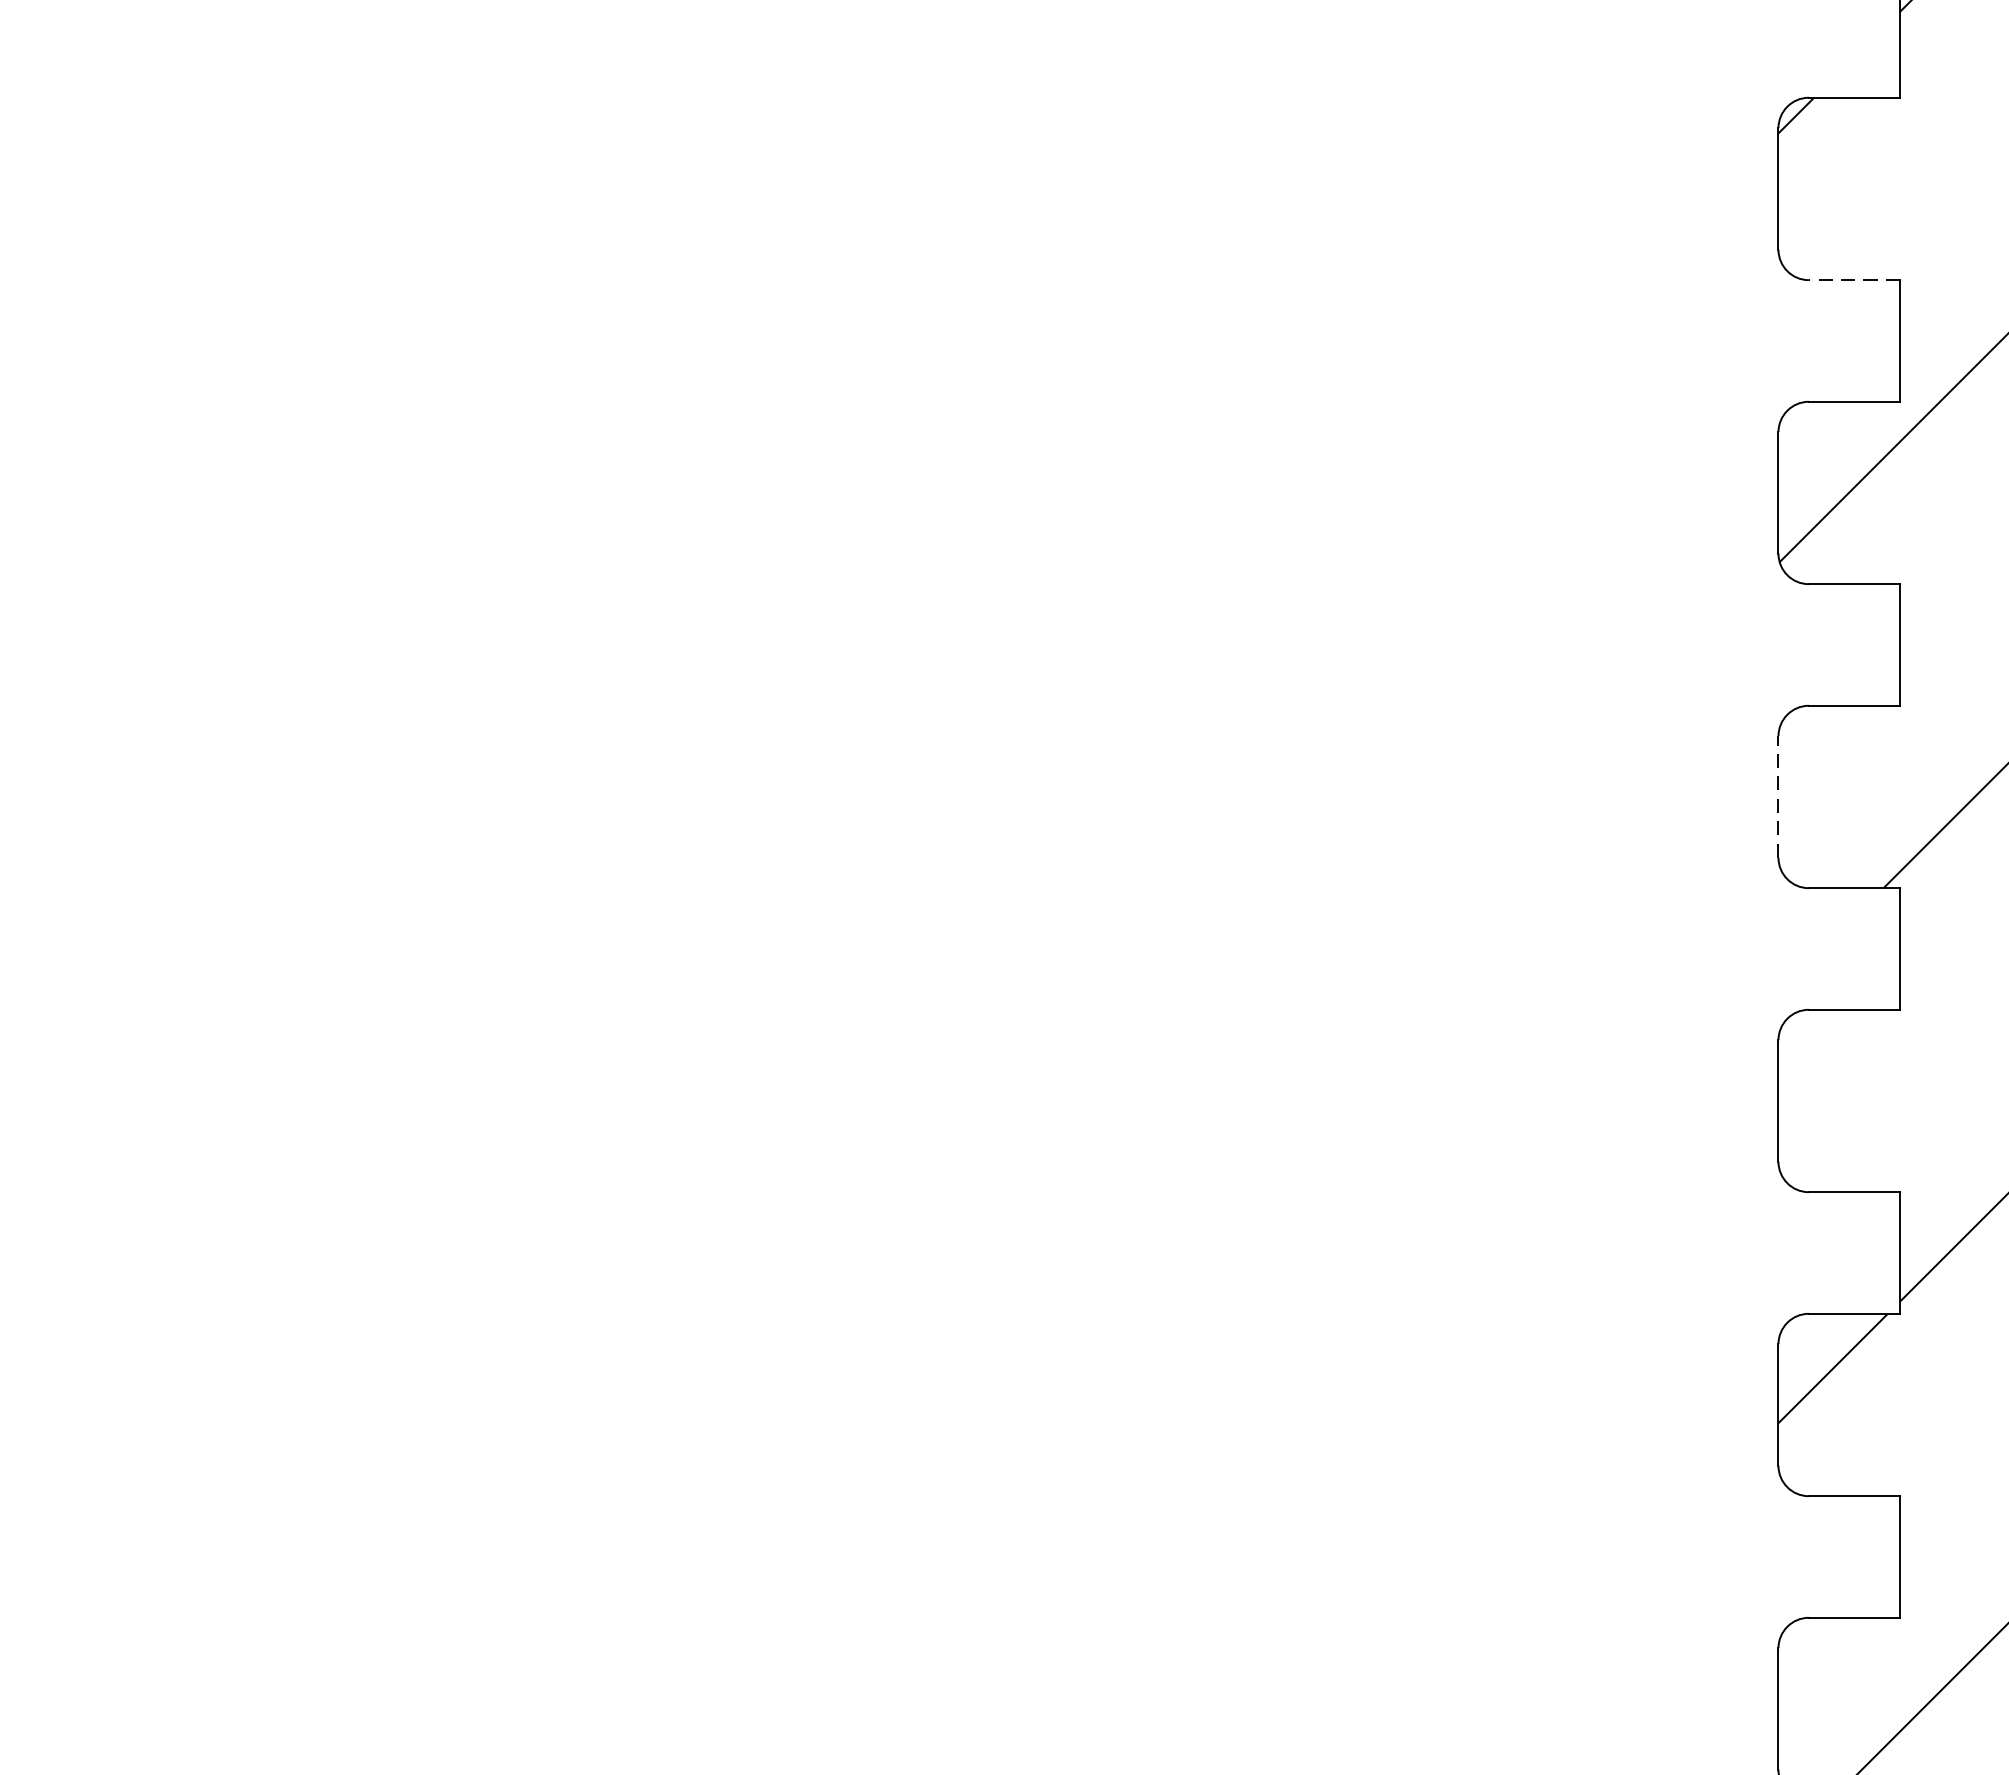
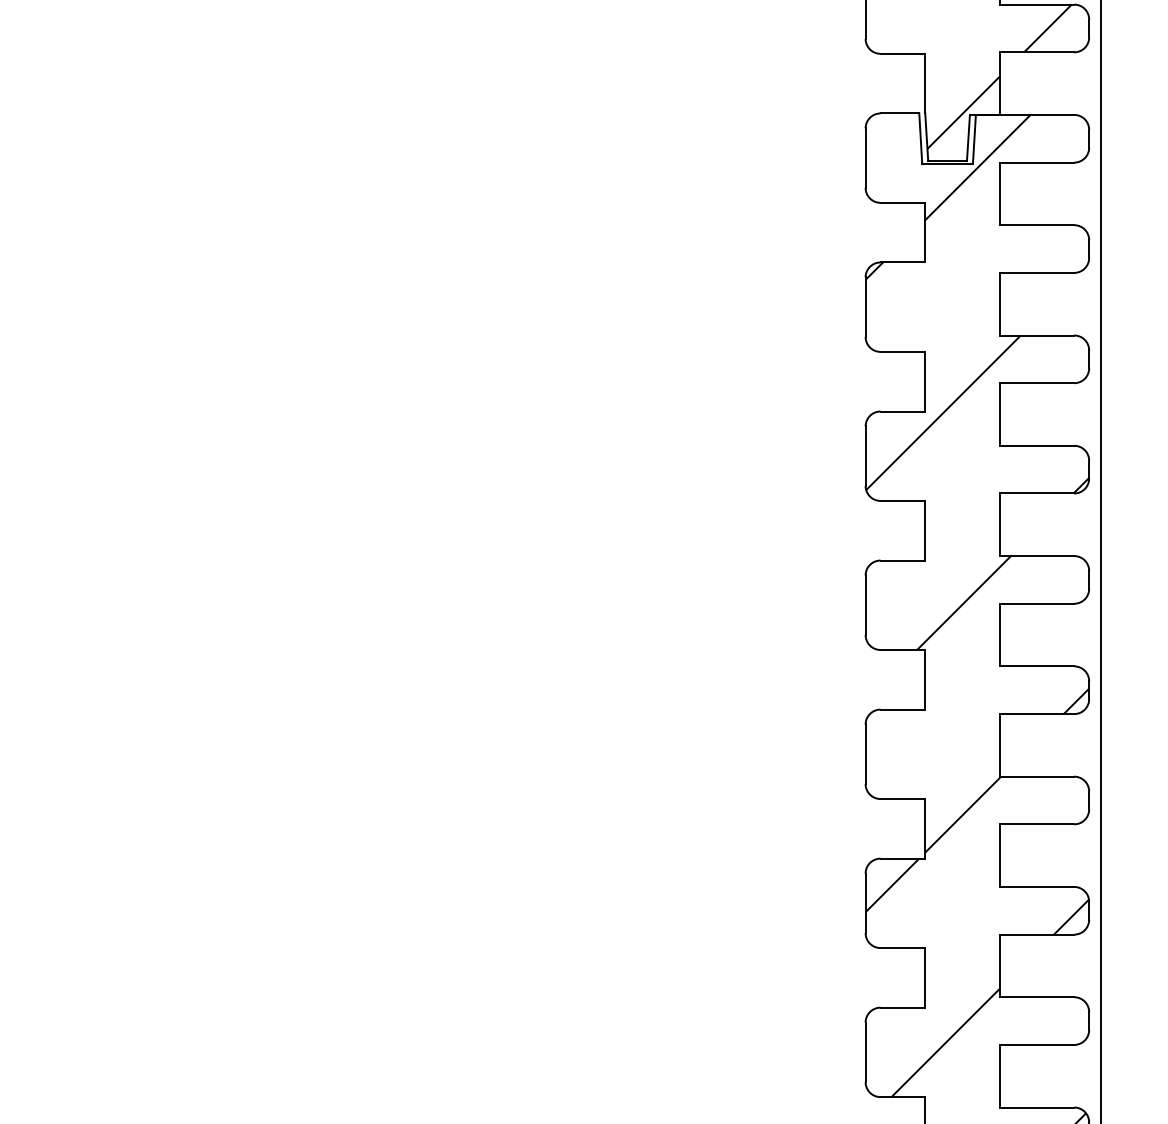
line: (1853, 279) -> (902, 351), dashed -> solid
line: (1778, 797) -> (865, 605), dashed -> solid

